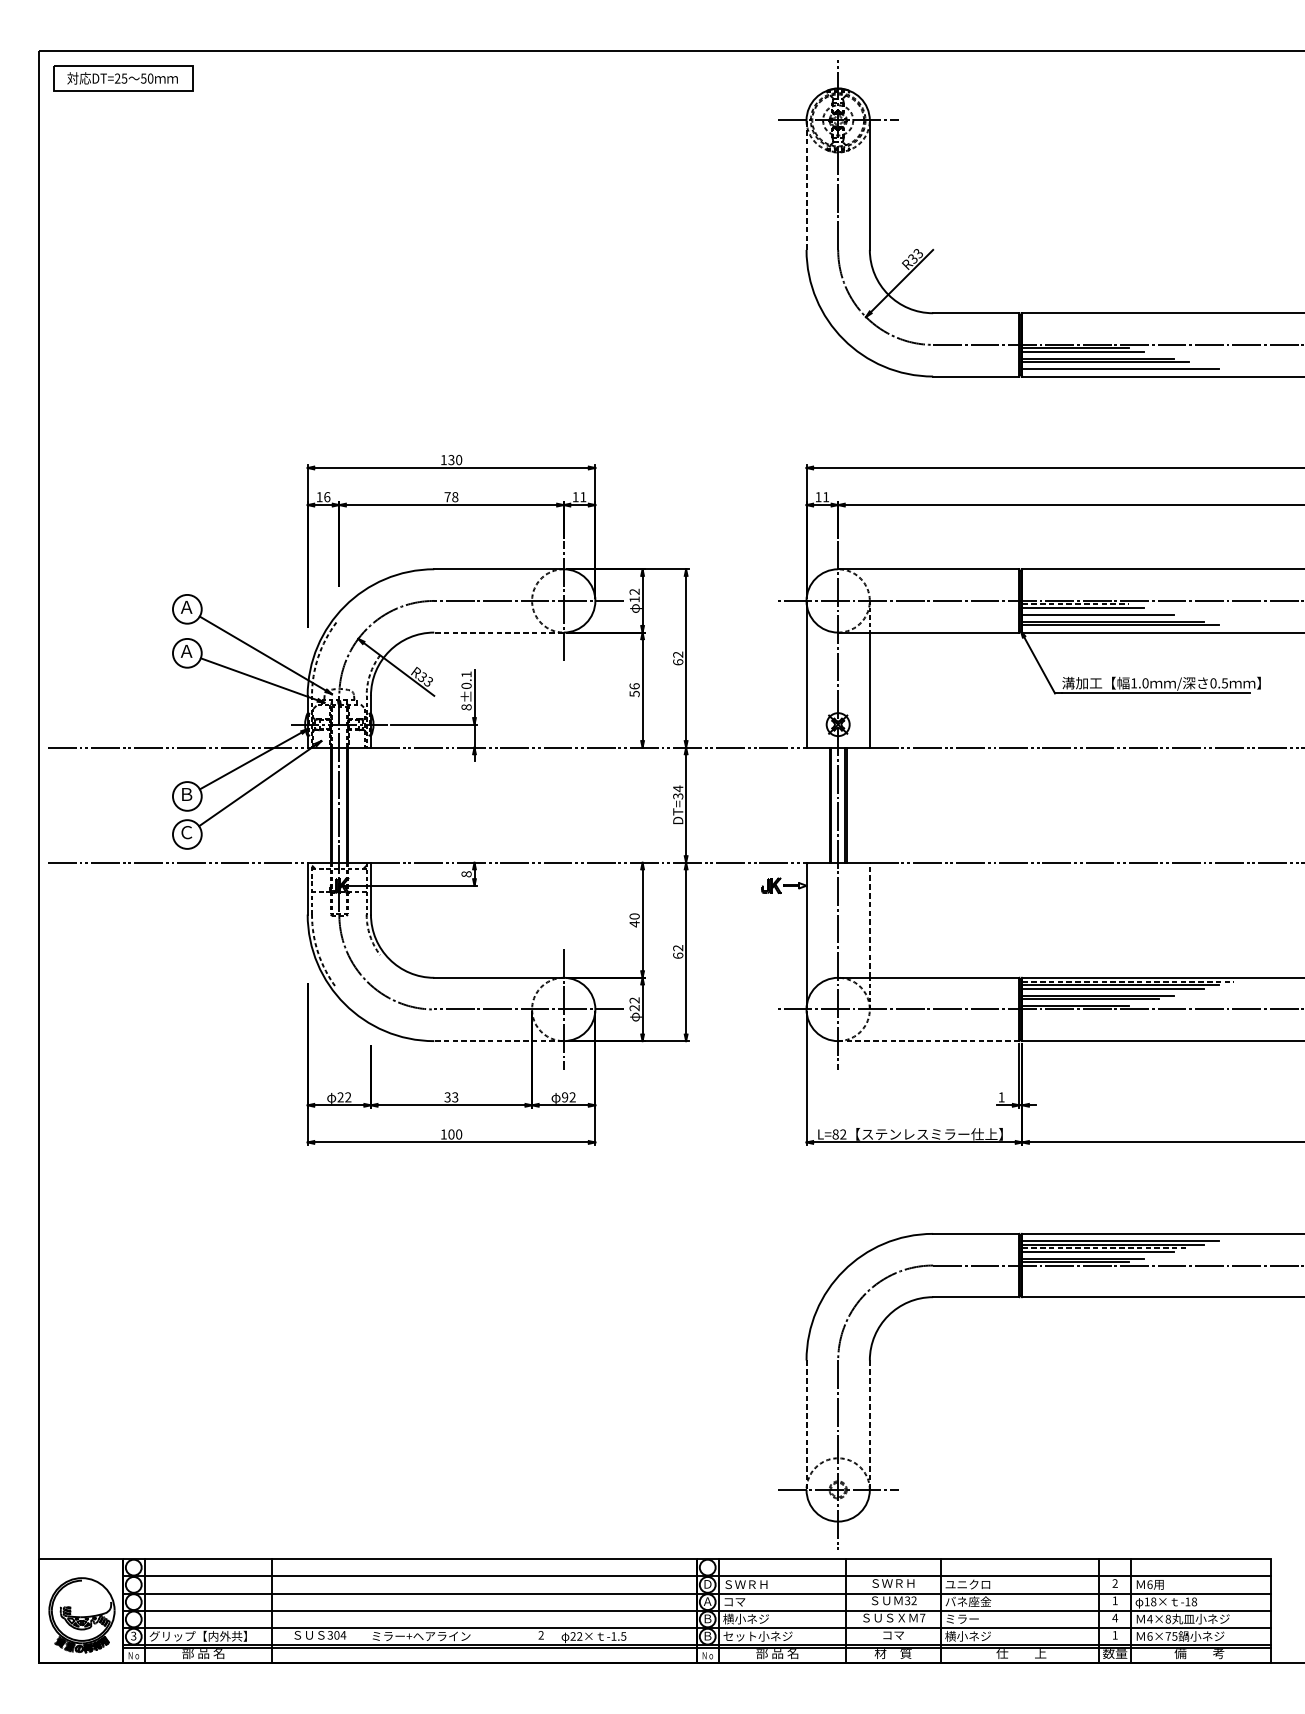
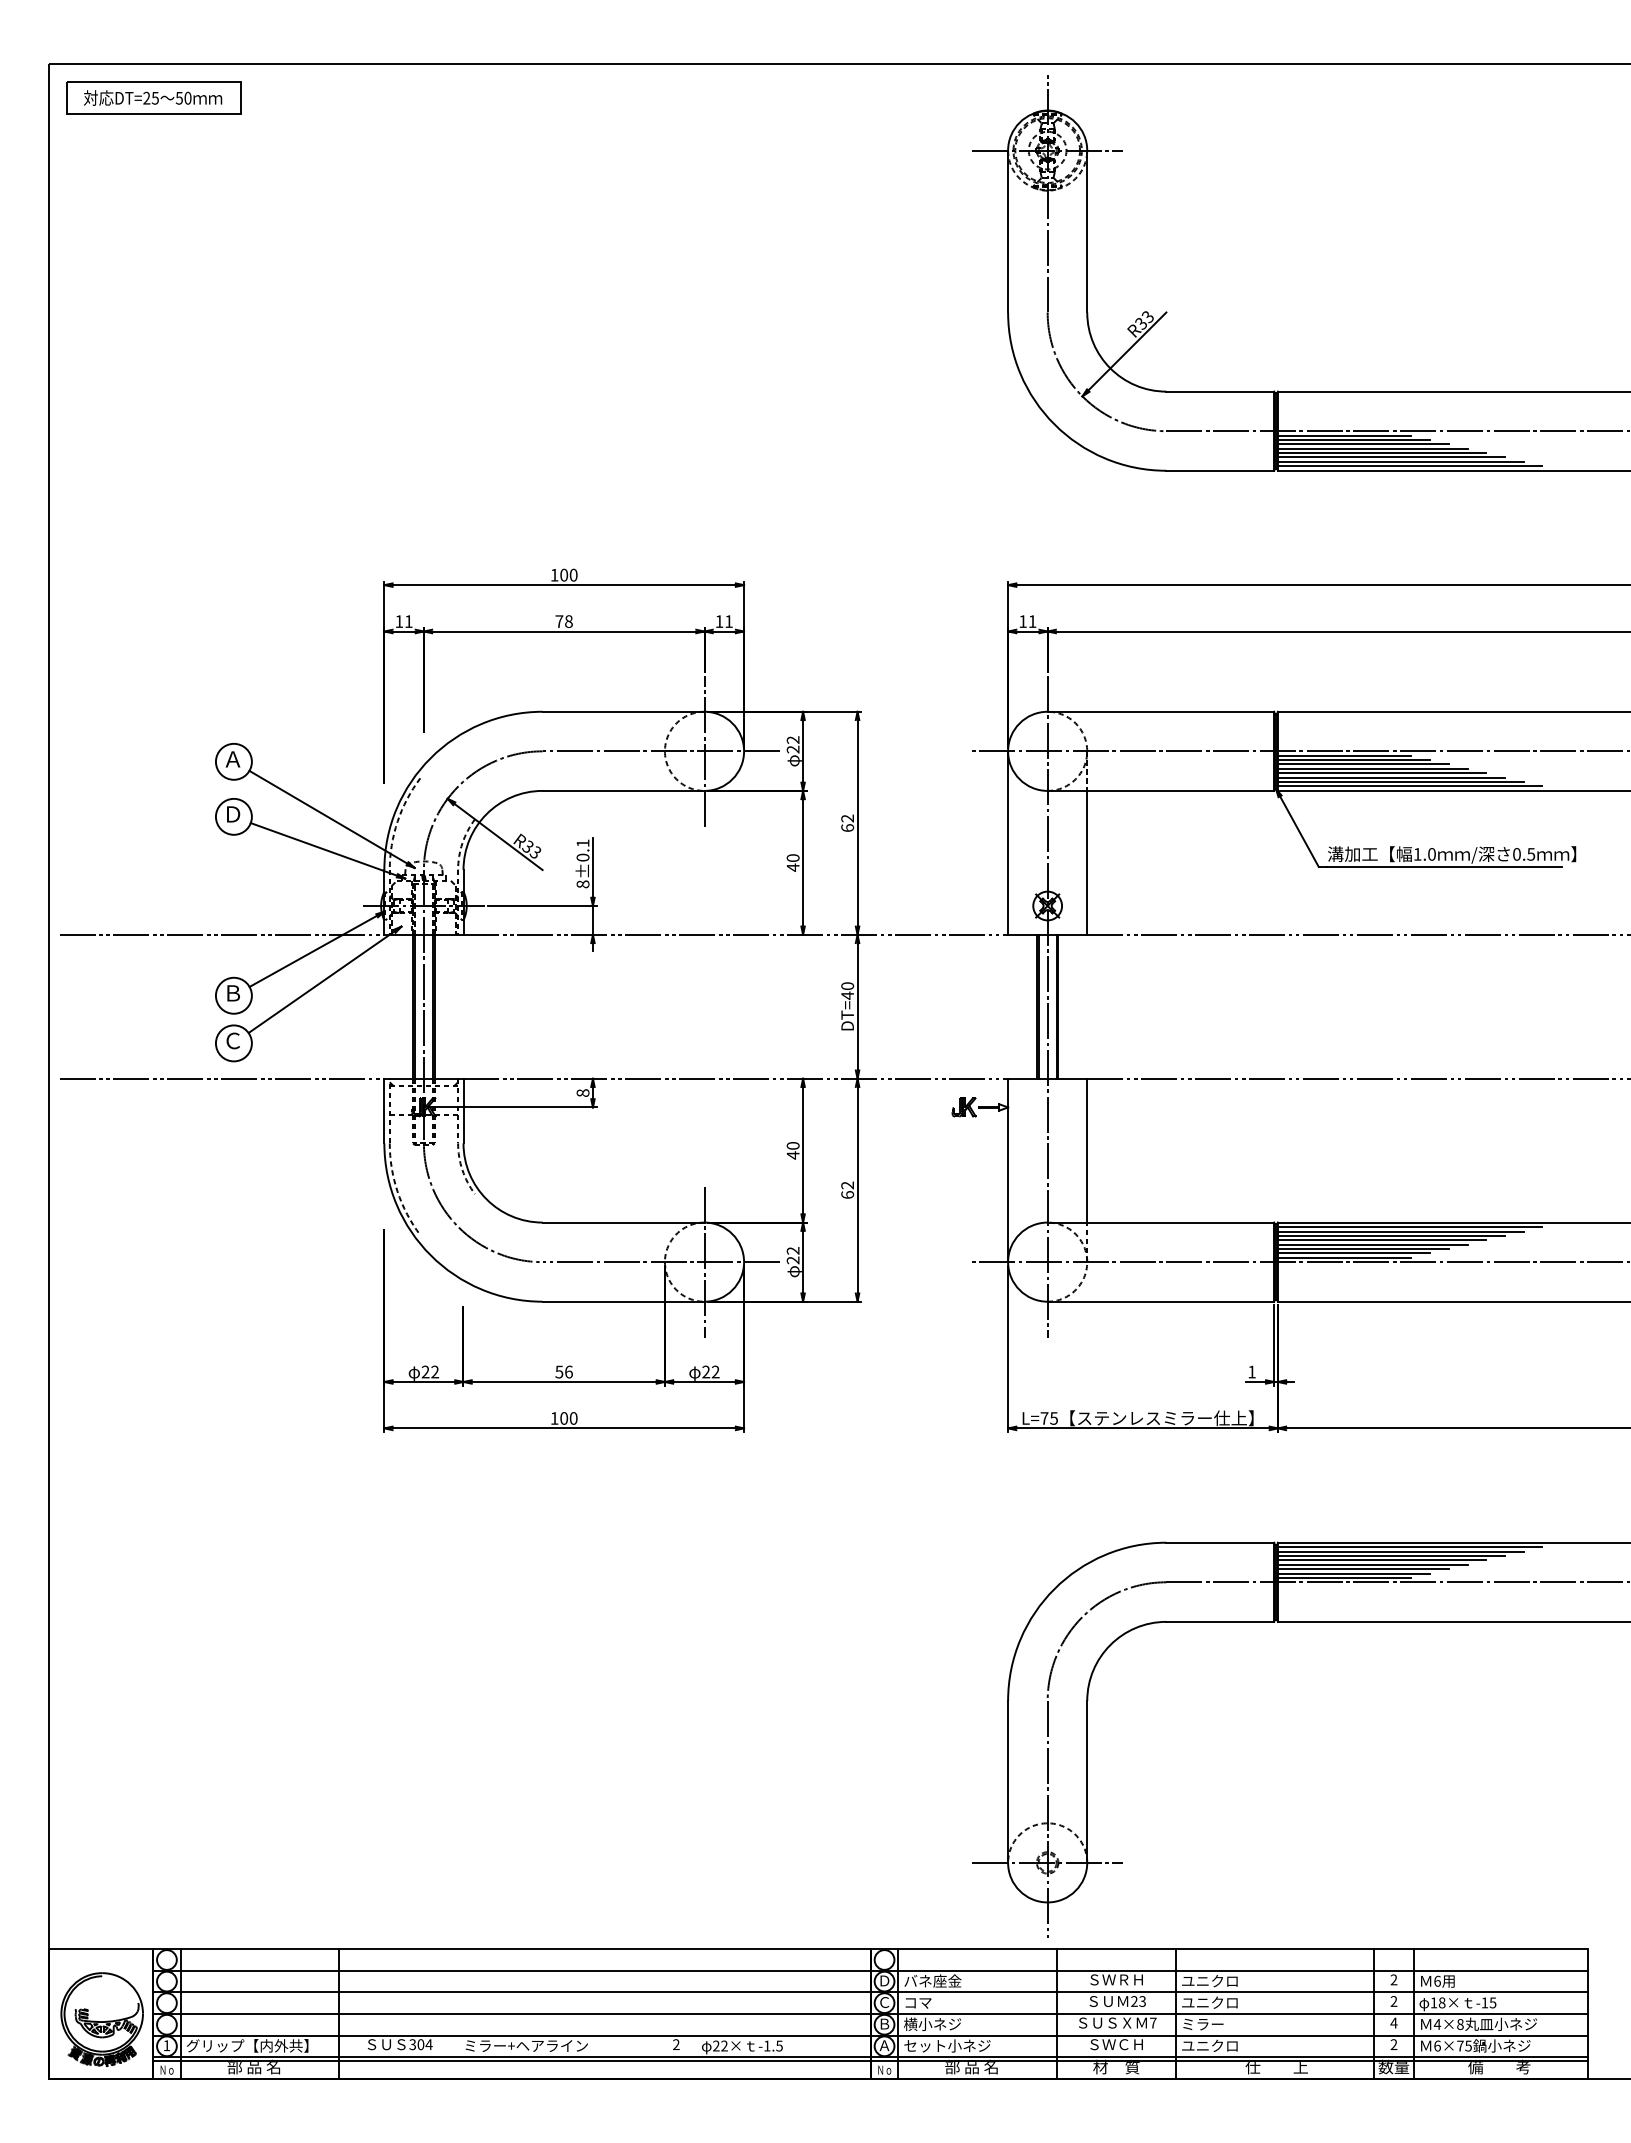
line: (806, 185) -> (1008, 231), dashed -> solid
line: (1089, 355) -> (1362, 444), added
line: (1112, 365) -> (1390, 457), added
line: (1127, 373) -> (1409, 466), added
text: (451, 460) -> (564, 575), 130 -> 100
text: (326, 497) -> (408, 621), 16 -> 11
text: (634, 599) -> (792, 749), 12 -> 22
line: (1075, 604) -> (1344, 755), dashed -> solid
line: (1089, 611) -> (1362, 764), added
line: (1105, 618) -> (1381, 773), added
line: (1127, 629) -> (1409, 786), added
line: (498, 632) -> (623, 790), dashed -> solid
text: (186, 651) -> (232, 814), Ａ -> Ｄ
text: (634, 689) -> (792, 862), 56 -> 40
text: (678, 792) -> (847, 990), DT=34 -> DT=40
line: (870, 920) -> (1087, 1150), dashed -> solid
line: (1128, 981) -> (1410, 1227), dashed -> solid
line: (1105, 992) -> (1381, 1240), added
line: (1082, 1002) -> (1353, 1253), added
line: (498, 1040) -> (623, 1301), dashed -> solid
line: (928, 1040) -> (1160, 1301), dashed -> solid
text: (451, 1096) -> (564, 1371), 33 -> 56
text: (565, 1097) -> (706, 1372), 92 -> 22
text: (838, 1134) -> (1048, 1418), L=82 -> L=75
line: (1127, 1237) -> (1409, 1547), added
line: (1105, 1248) -> (1382, 1560), dashed -> solid
line: (1089, 1255) -> (1362, 1569), added
line: (806, 1424) -> (1008, 1781), dashed -> solid
line: (870, 1424) -> (1087, 1781), dashed -> solid
text: (746, 1584) -> (932, 1980), ＳＷＲＨ -> バネ座金
text: (910, 1600) -> (1138, 2001), 32 -> 23
text: (1114, 1600) -> (1393, 2001), 1 -> 2
text: (707, 1601) -> (884, 2002), Ａ -> Ｃ
text: (968, 1601) -> (1210, 2002), バネ座金 -> ユニクロ
text: (1193, 1601) -> (1492, 2002), -18 -> -15
text: (893, 1635) -> (1116, 2044), コマ -> ＳＷＣＨ
text: (1114, 1635) -> (1393, 2044), 1 -> 2
text: (133, 1636) -> (166, 2045), 3 -> 1
text: (707, 1636) -> (884, 2045), Ｂ -> Ａ
text: (967, 1636) -> (1209, 2045), 横小ネジ -> ユニクロ

